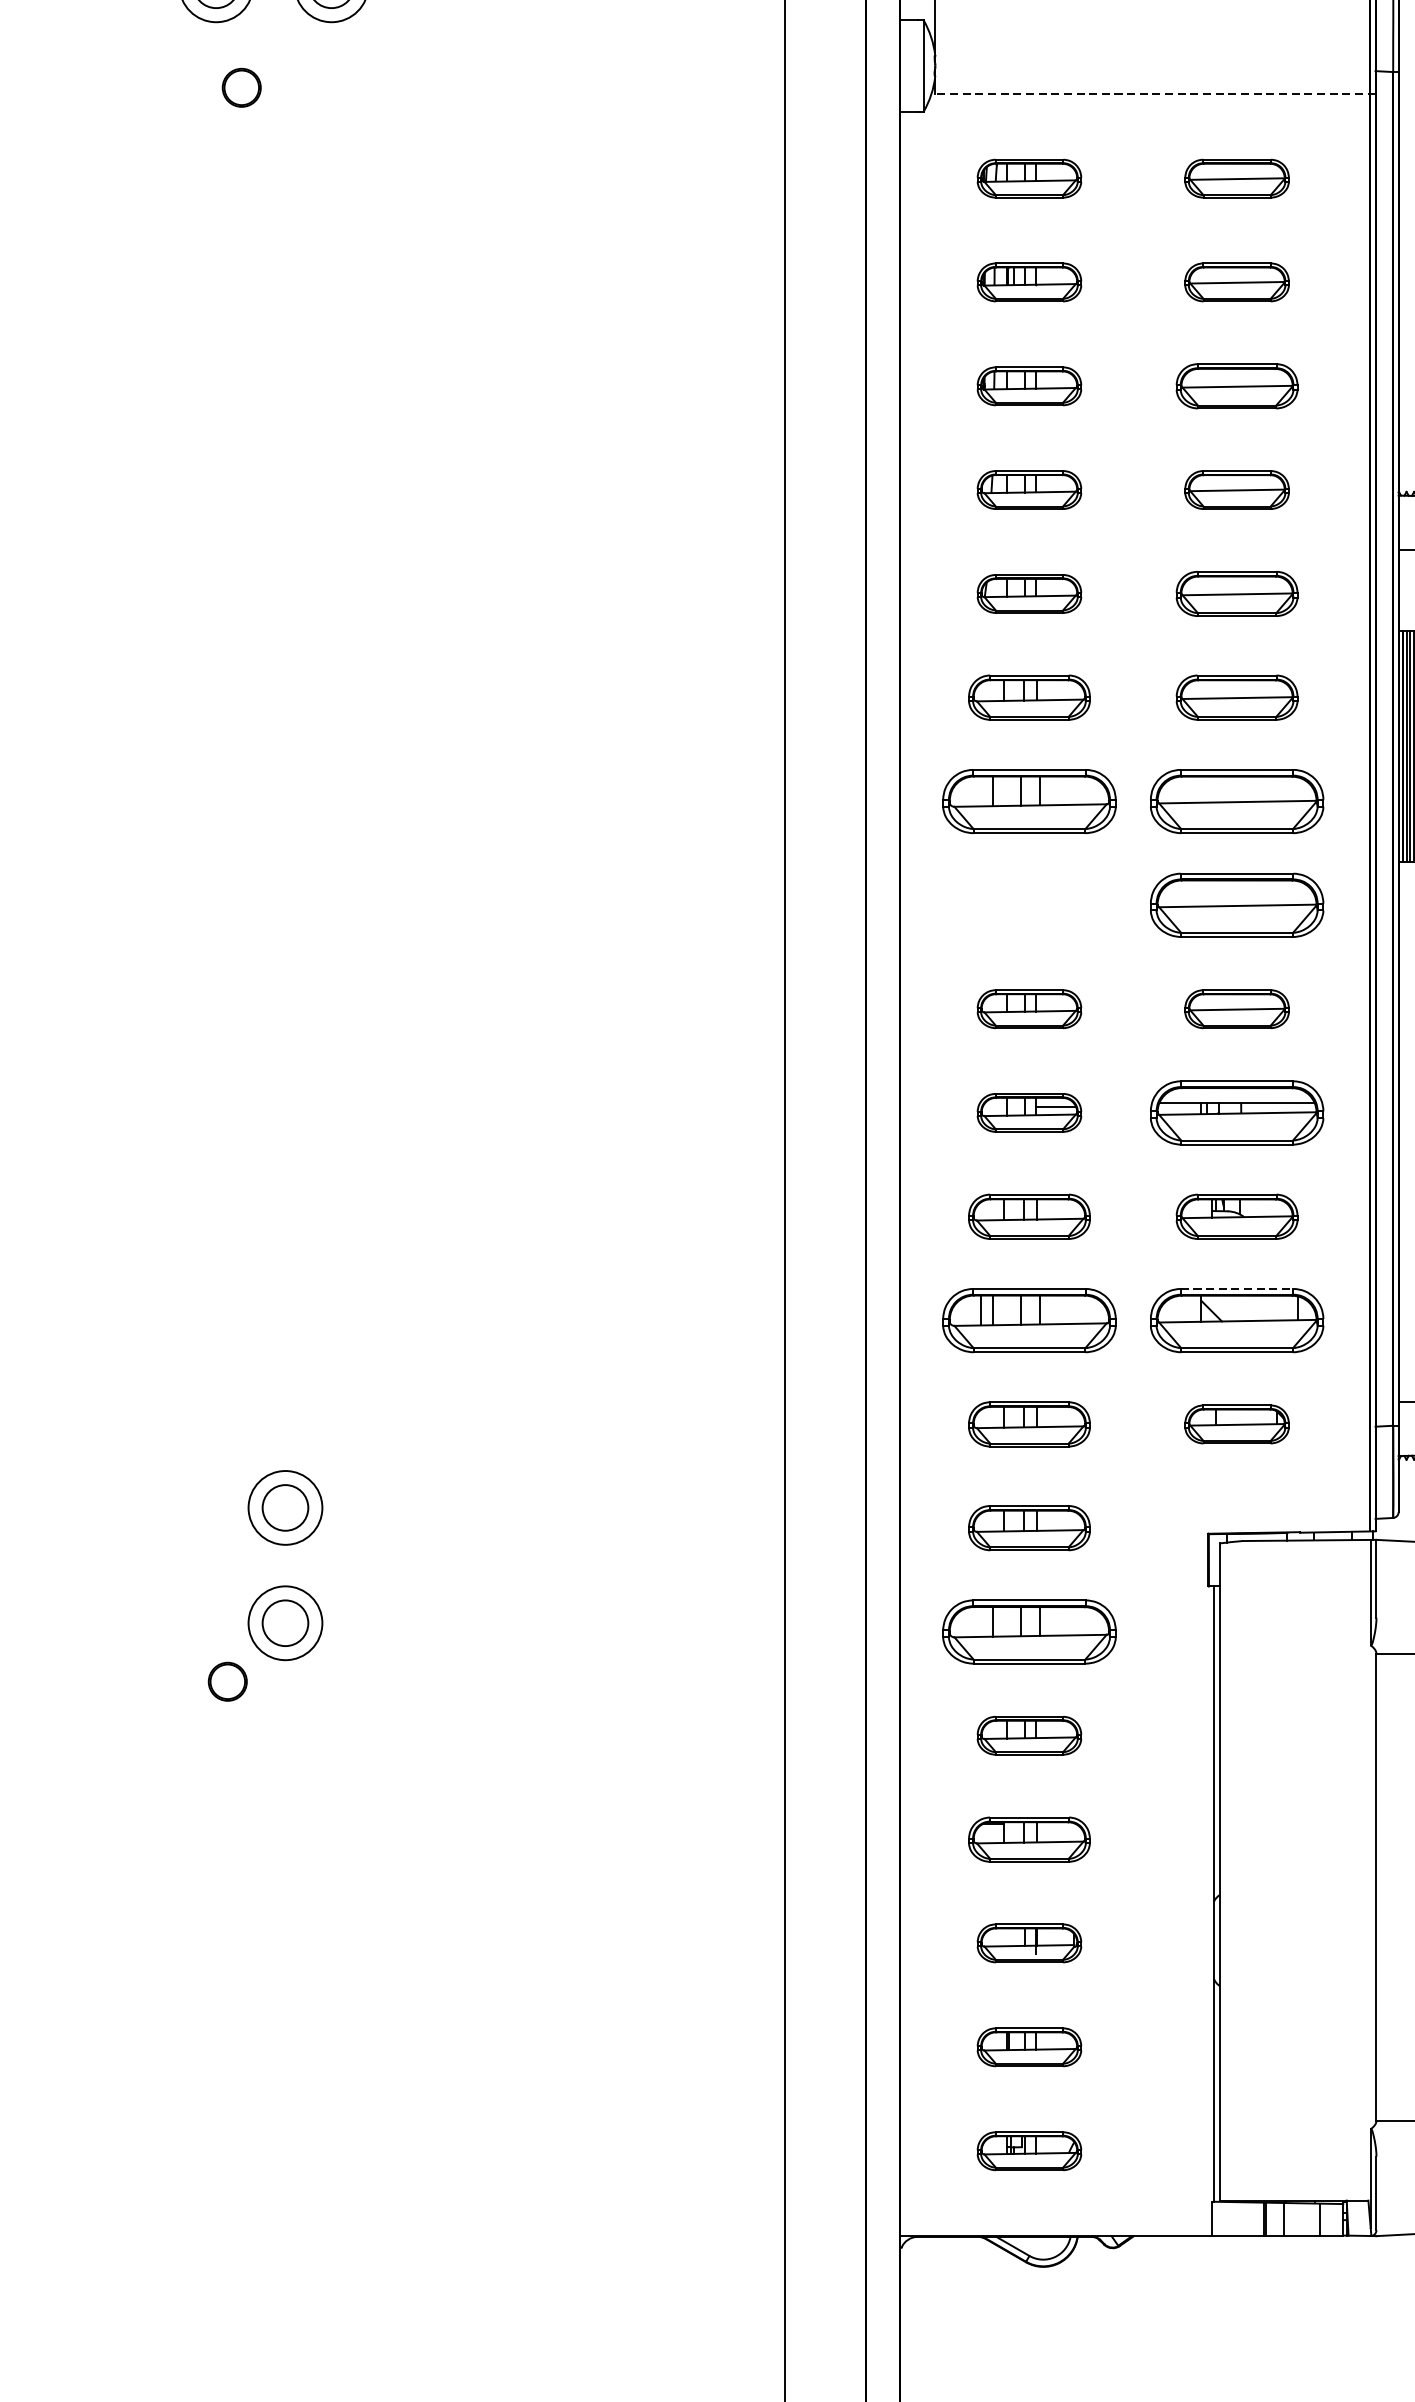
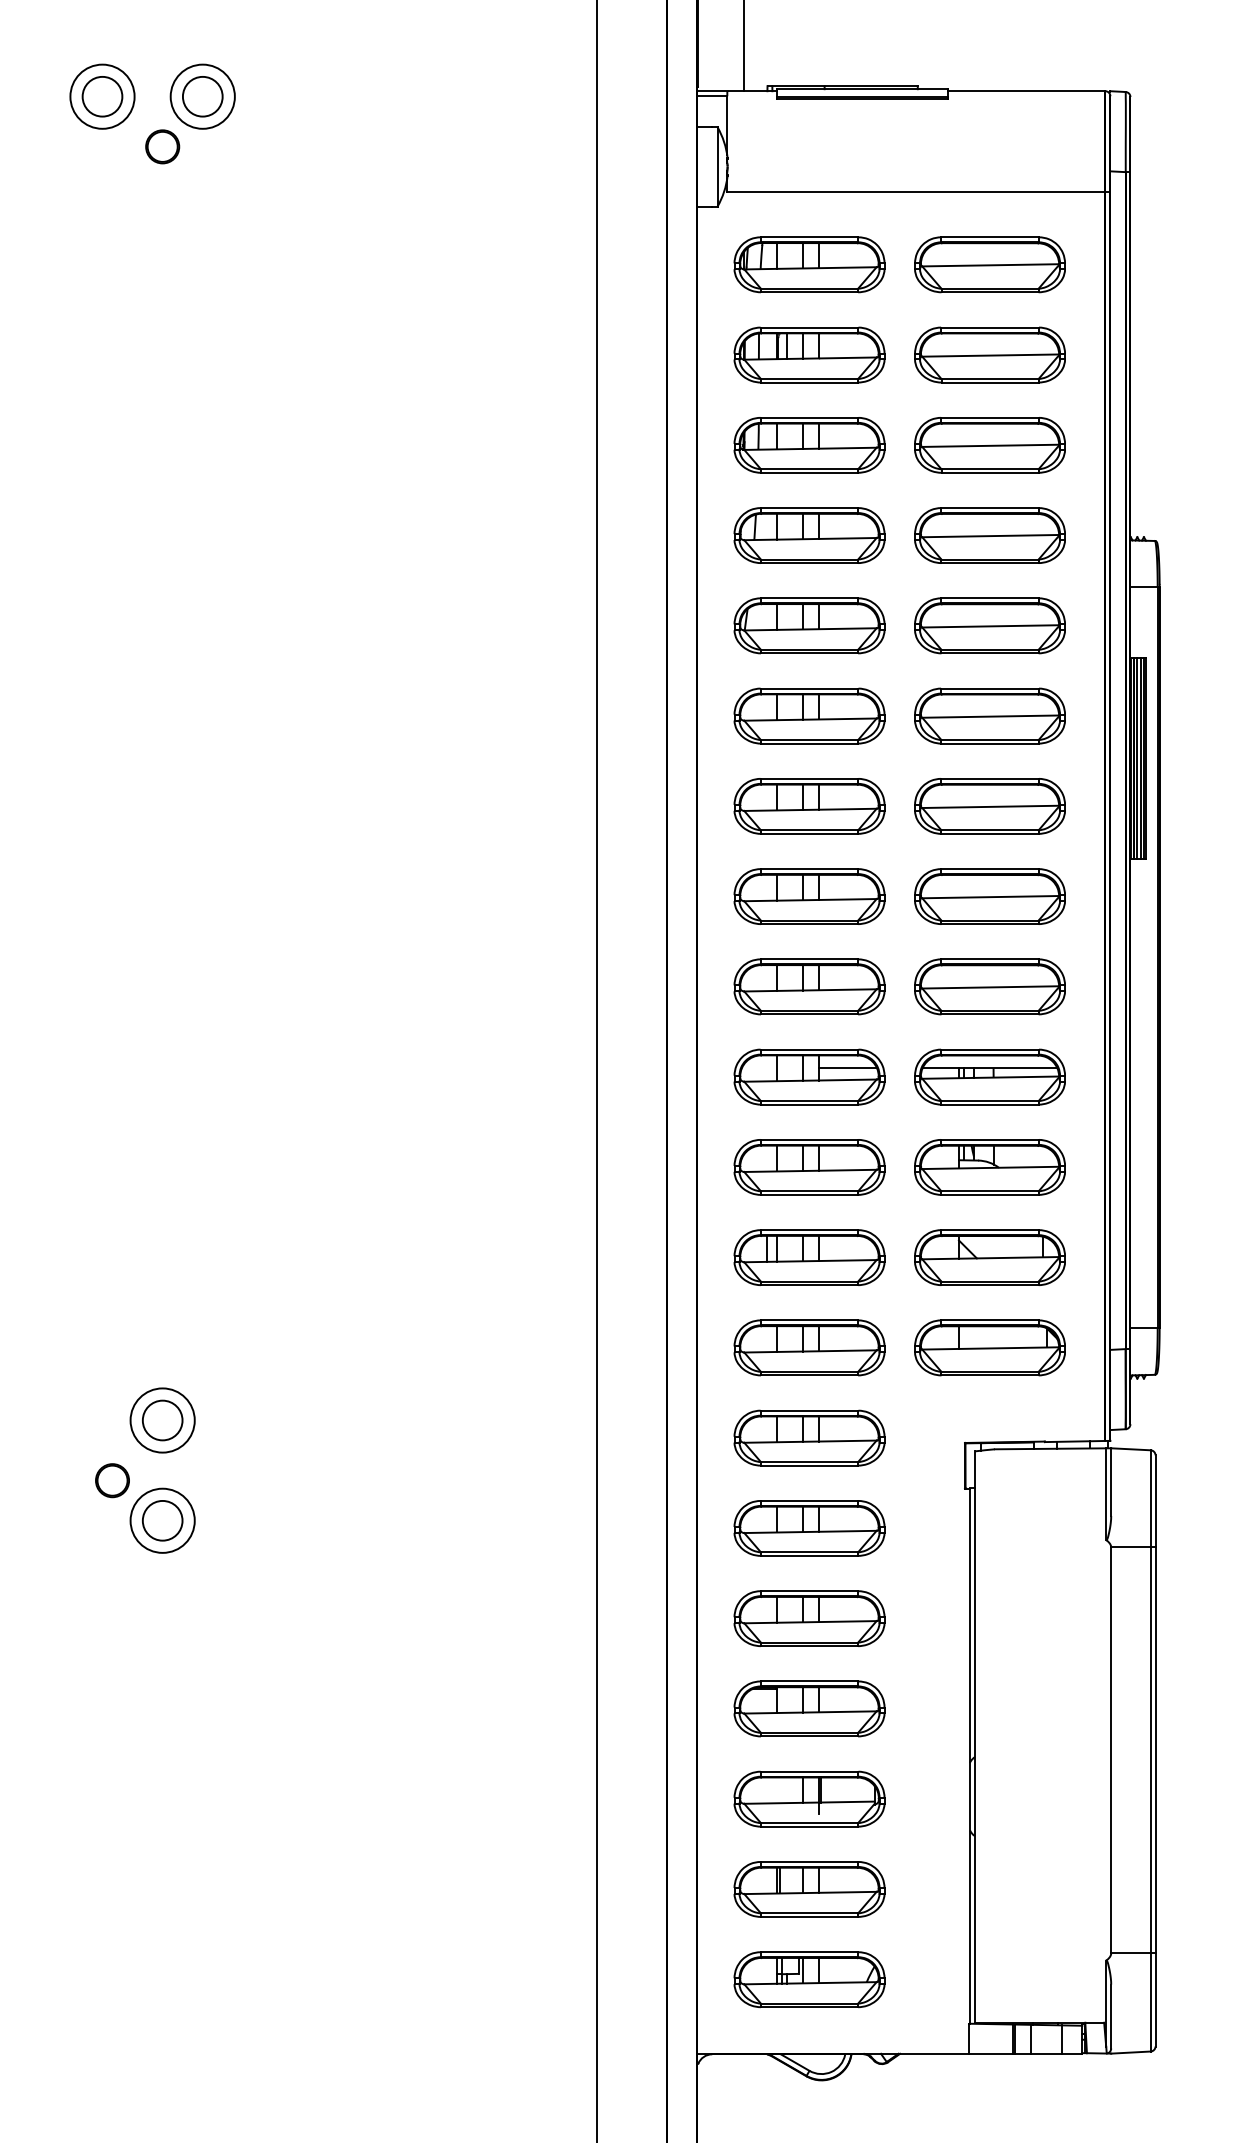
part: (241, 87) -> (162, 146), moved
line: (1154, 94) -> (918, 191), dashed -> solid
part: (1029, 178) -> (809, 264), size x1.67
part: (1236, 178) -> (989, 264), size x1.67
part: (1029, 281) -> (809, 354), size x1.67
part: (1236, 281) -> (989, 354), size x1.67
part: (1029, 386) -> (809, 445), size x1.67
part: (1236, 386) -> (989, 445), size x1.43
part: (1029, 489) -> (809, 535), size x1.67
part: (1236, 489) -> (989, 535), size x1.67
part: (1029, 593) -> (809, 625), size x1.67
part: (1236, 593) -> (989, 625), size x1.43
part: (1029, 697) -> (809, 715), size x1.43
part: (1236, 697) -> (989, 715), size x1.43
part: (1029, 905) -> (809, 896), added
part: (1029, 1008) -> (809, 986), size x1.67
part: (1236, 1008) -> (989, 986), size x1.67
part: (1029, 1112) -> (809, 1076), size x1.67
part: (1029, 1216) -> (809, 1167), size x1.43
part: (1236, 1216) -> (989, 1167), size x1.43
line: (1237, 1289) -> (990, 1230), dashed -> solid
part: (1029, 1423) -> (809, 1347), size x1.43
part: (1236, 1423) -> (989, 1347), size x1.67
part: (1029, 1527) -> (809, 1437), size x1.43
part: (227, 1681) -> (112, 1480), moved
part: (1029, 1735) -> (809, 1618), size x1.67
part: (1029, 1839) -> (809, 1708), size x1.43
part: (1029, 1942) -> (809, 1798), size x1.67
part: (1029, 2047) -> (809, 1889), size x1.67
part: (1029, 2150) -> (809, 1979), size x1.67

